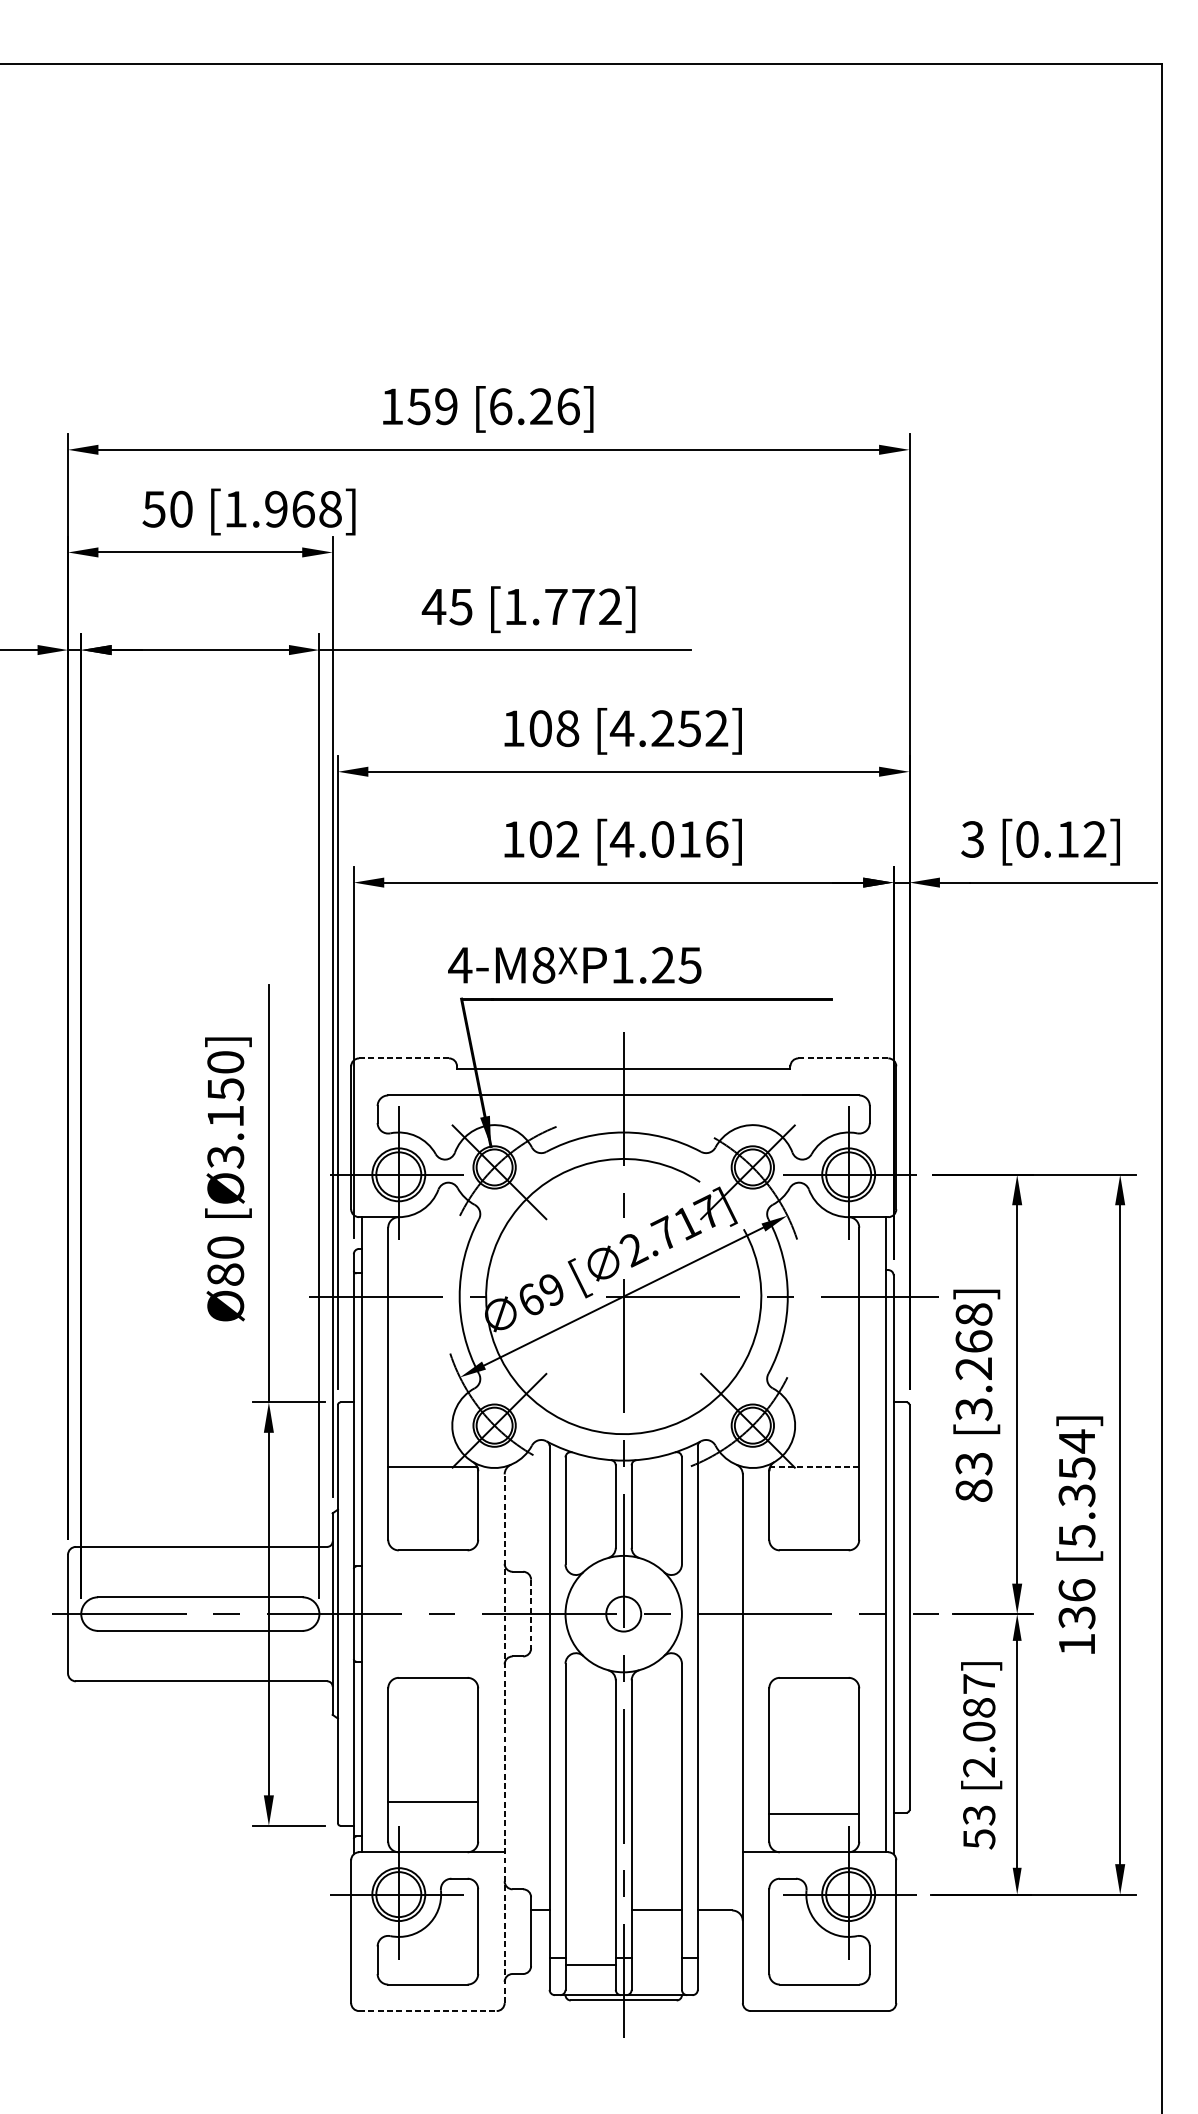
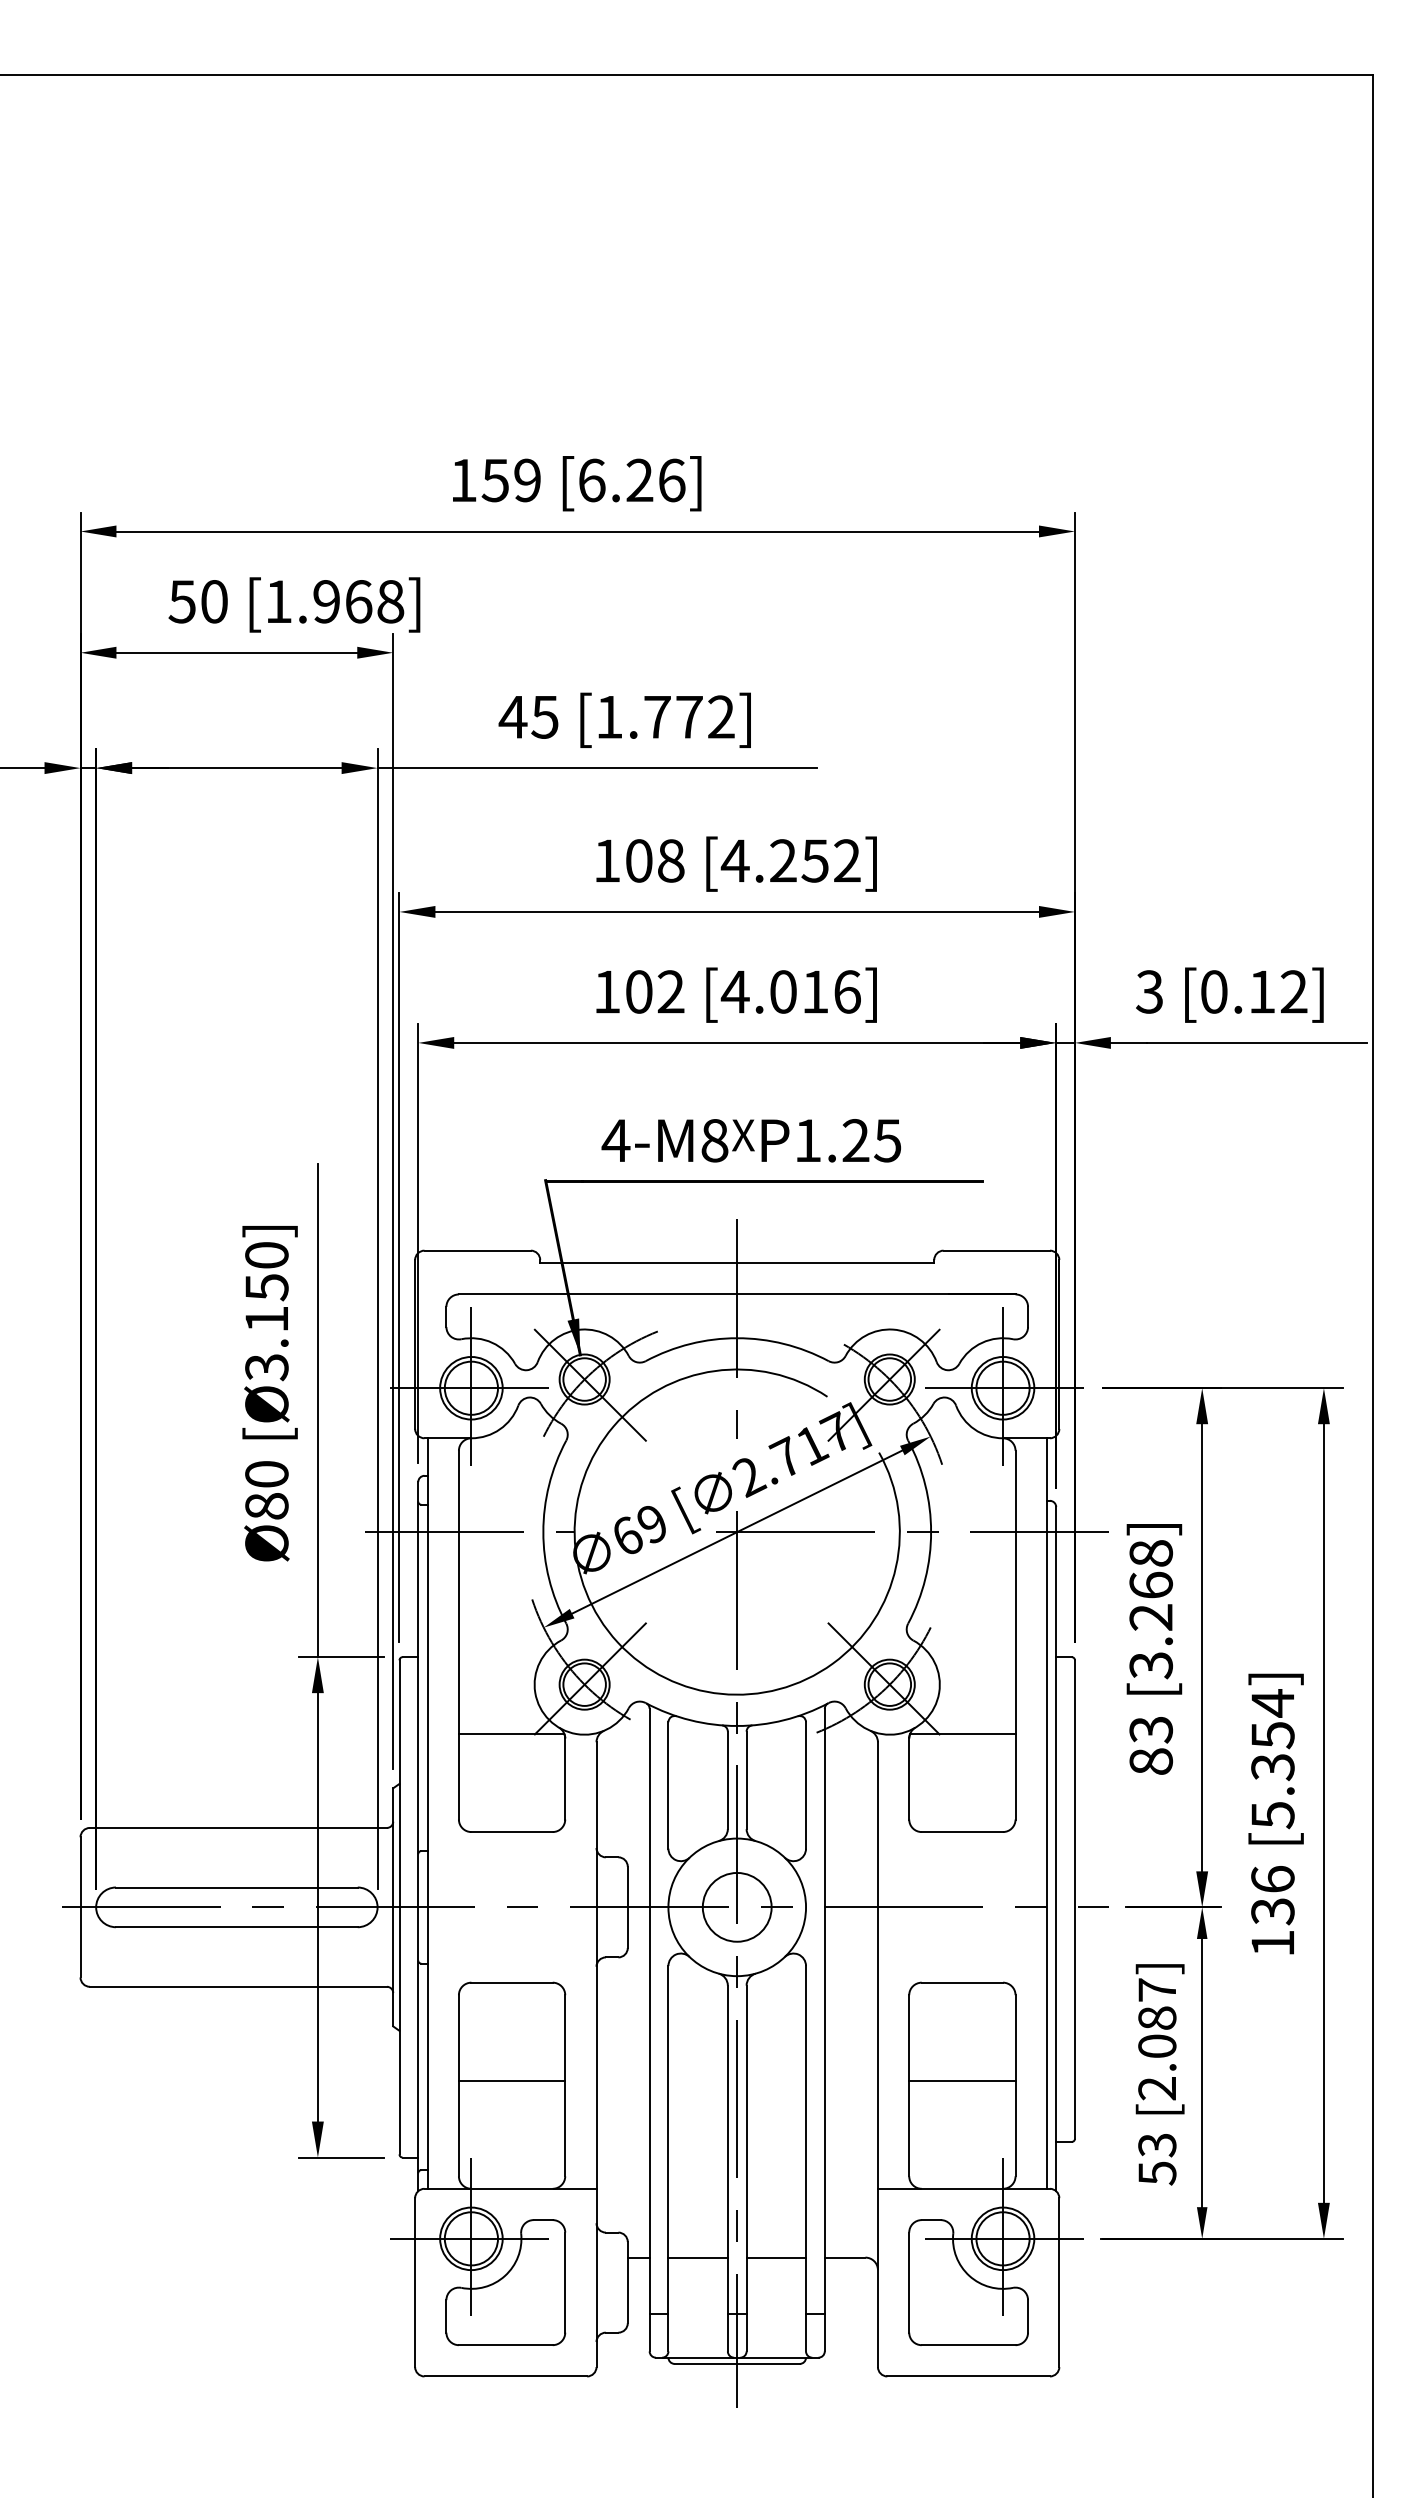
text: (574, 965) -> (750, 1140), moved
line: (404, 1058) -> (478, 1250), dashed -> solid
line: (843, 1058) -> (997, 1250), dashed -> solid
line: (814, 1466) -> (962, 1733), dashed -> solid
circle: (623, 1613) -> (736, 1906), size x1.67
line: (530, 1614) -> (627, 1907), dashed -> solid
line: (504, 1738) -> (596, 2054), dashed -> solid
line: (432, 1802) -> (511, 2081), moved
line: (814, 1813) -> (962, 2081), moved
line: (590, 1964) -> (697, 2257), moved
line: (428, 2011) -> (506, 2376), dashed -> solid

